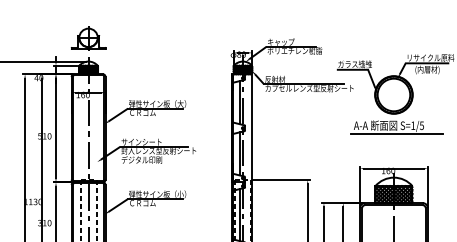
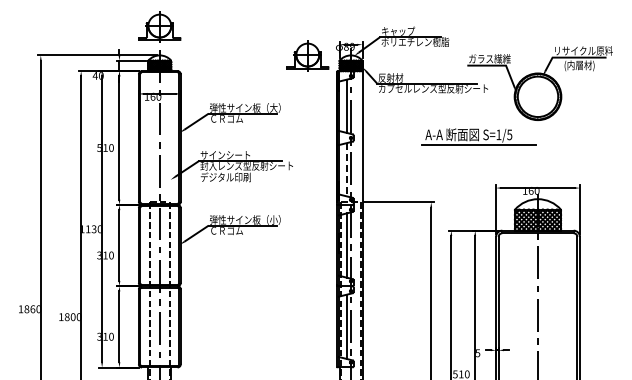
part: (207, 61) -> (307, 55), added
part: (396, 127) -> (478, 136), moved
line: (239, 153) -> (346, 169), solid -> dashed

